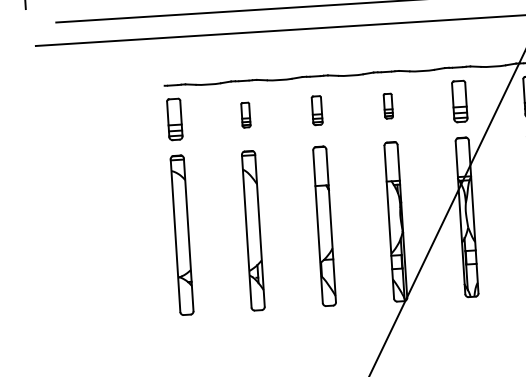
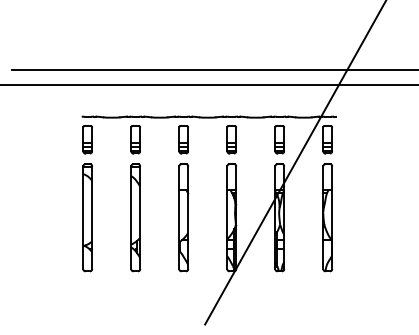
part: (388, 105) -> (231, 139), size x1.67
part: (316, 110) -> (183, 139), size x1.43
part: (245, 114) -> (135, 139), size x1.67

